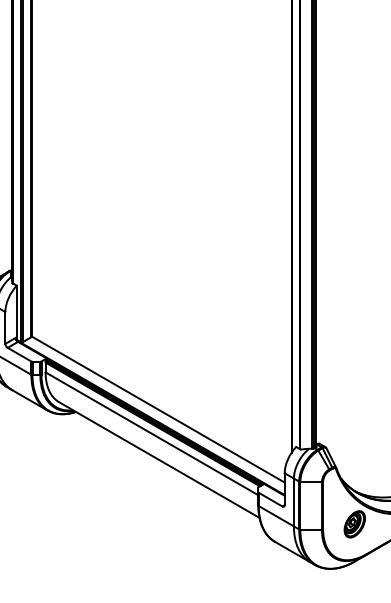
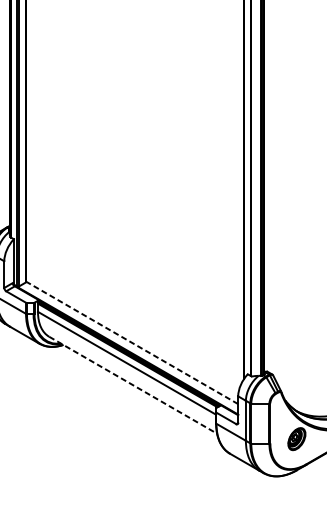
line: (157, 409) -> (131, 342), solid -> dashed
line: (159, 460) -> (133, 385), solid -> dashed

